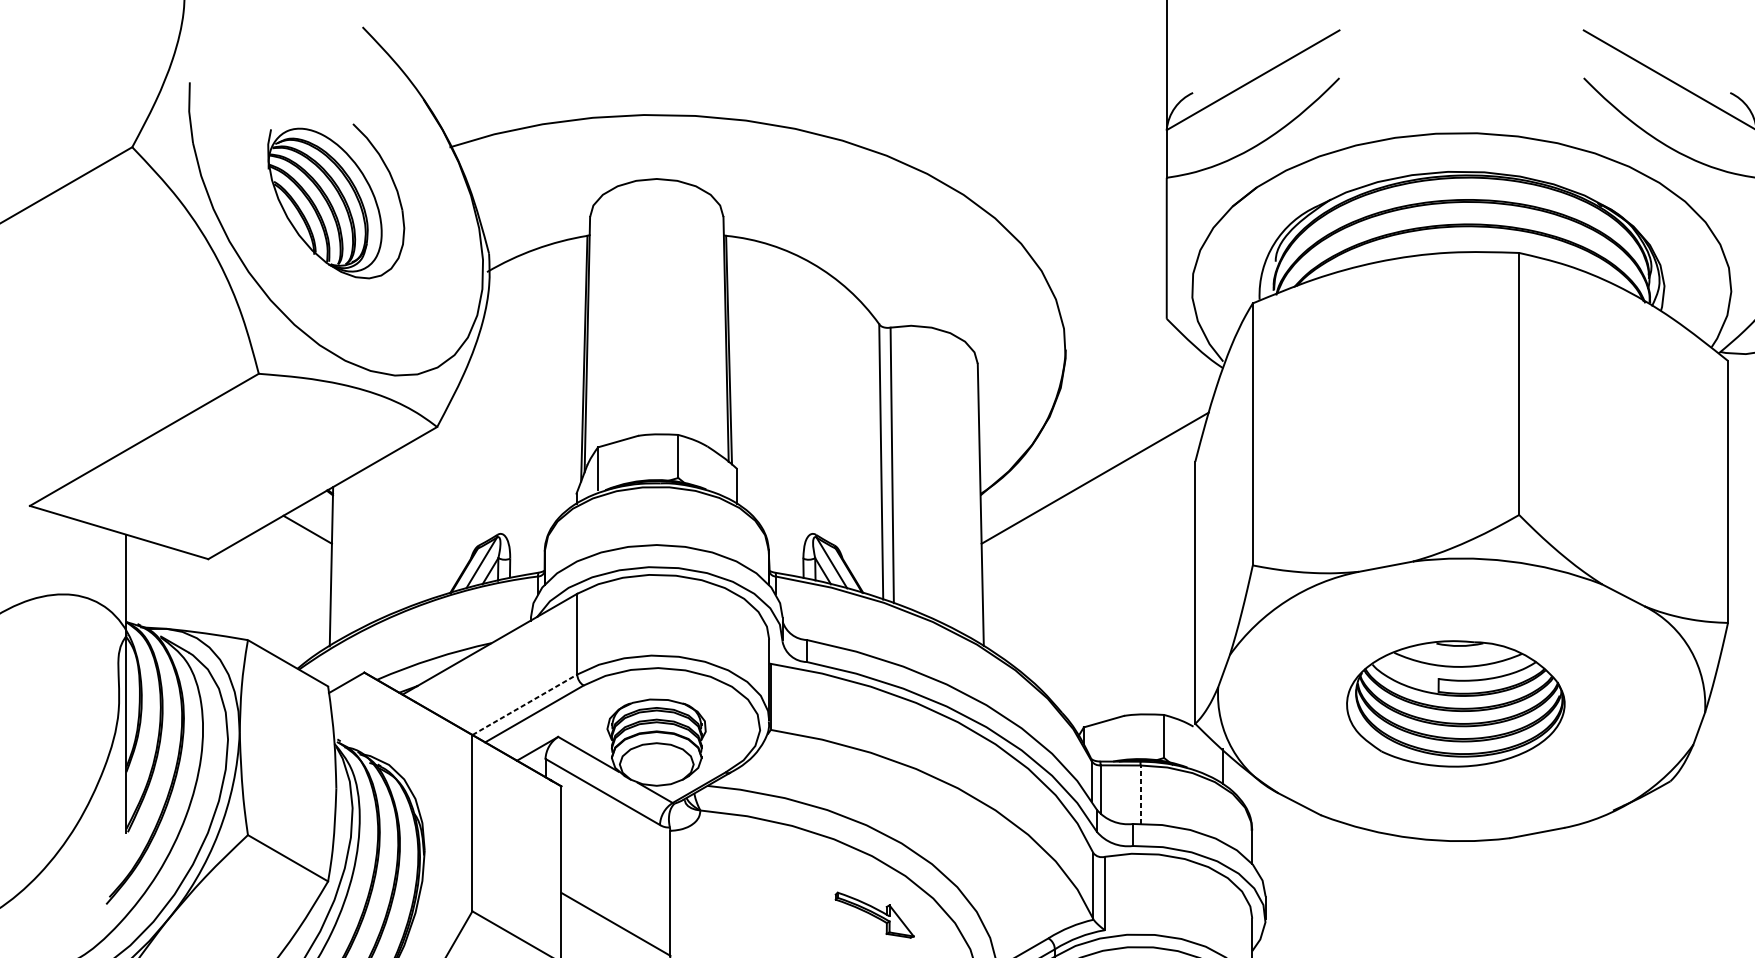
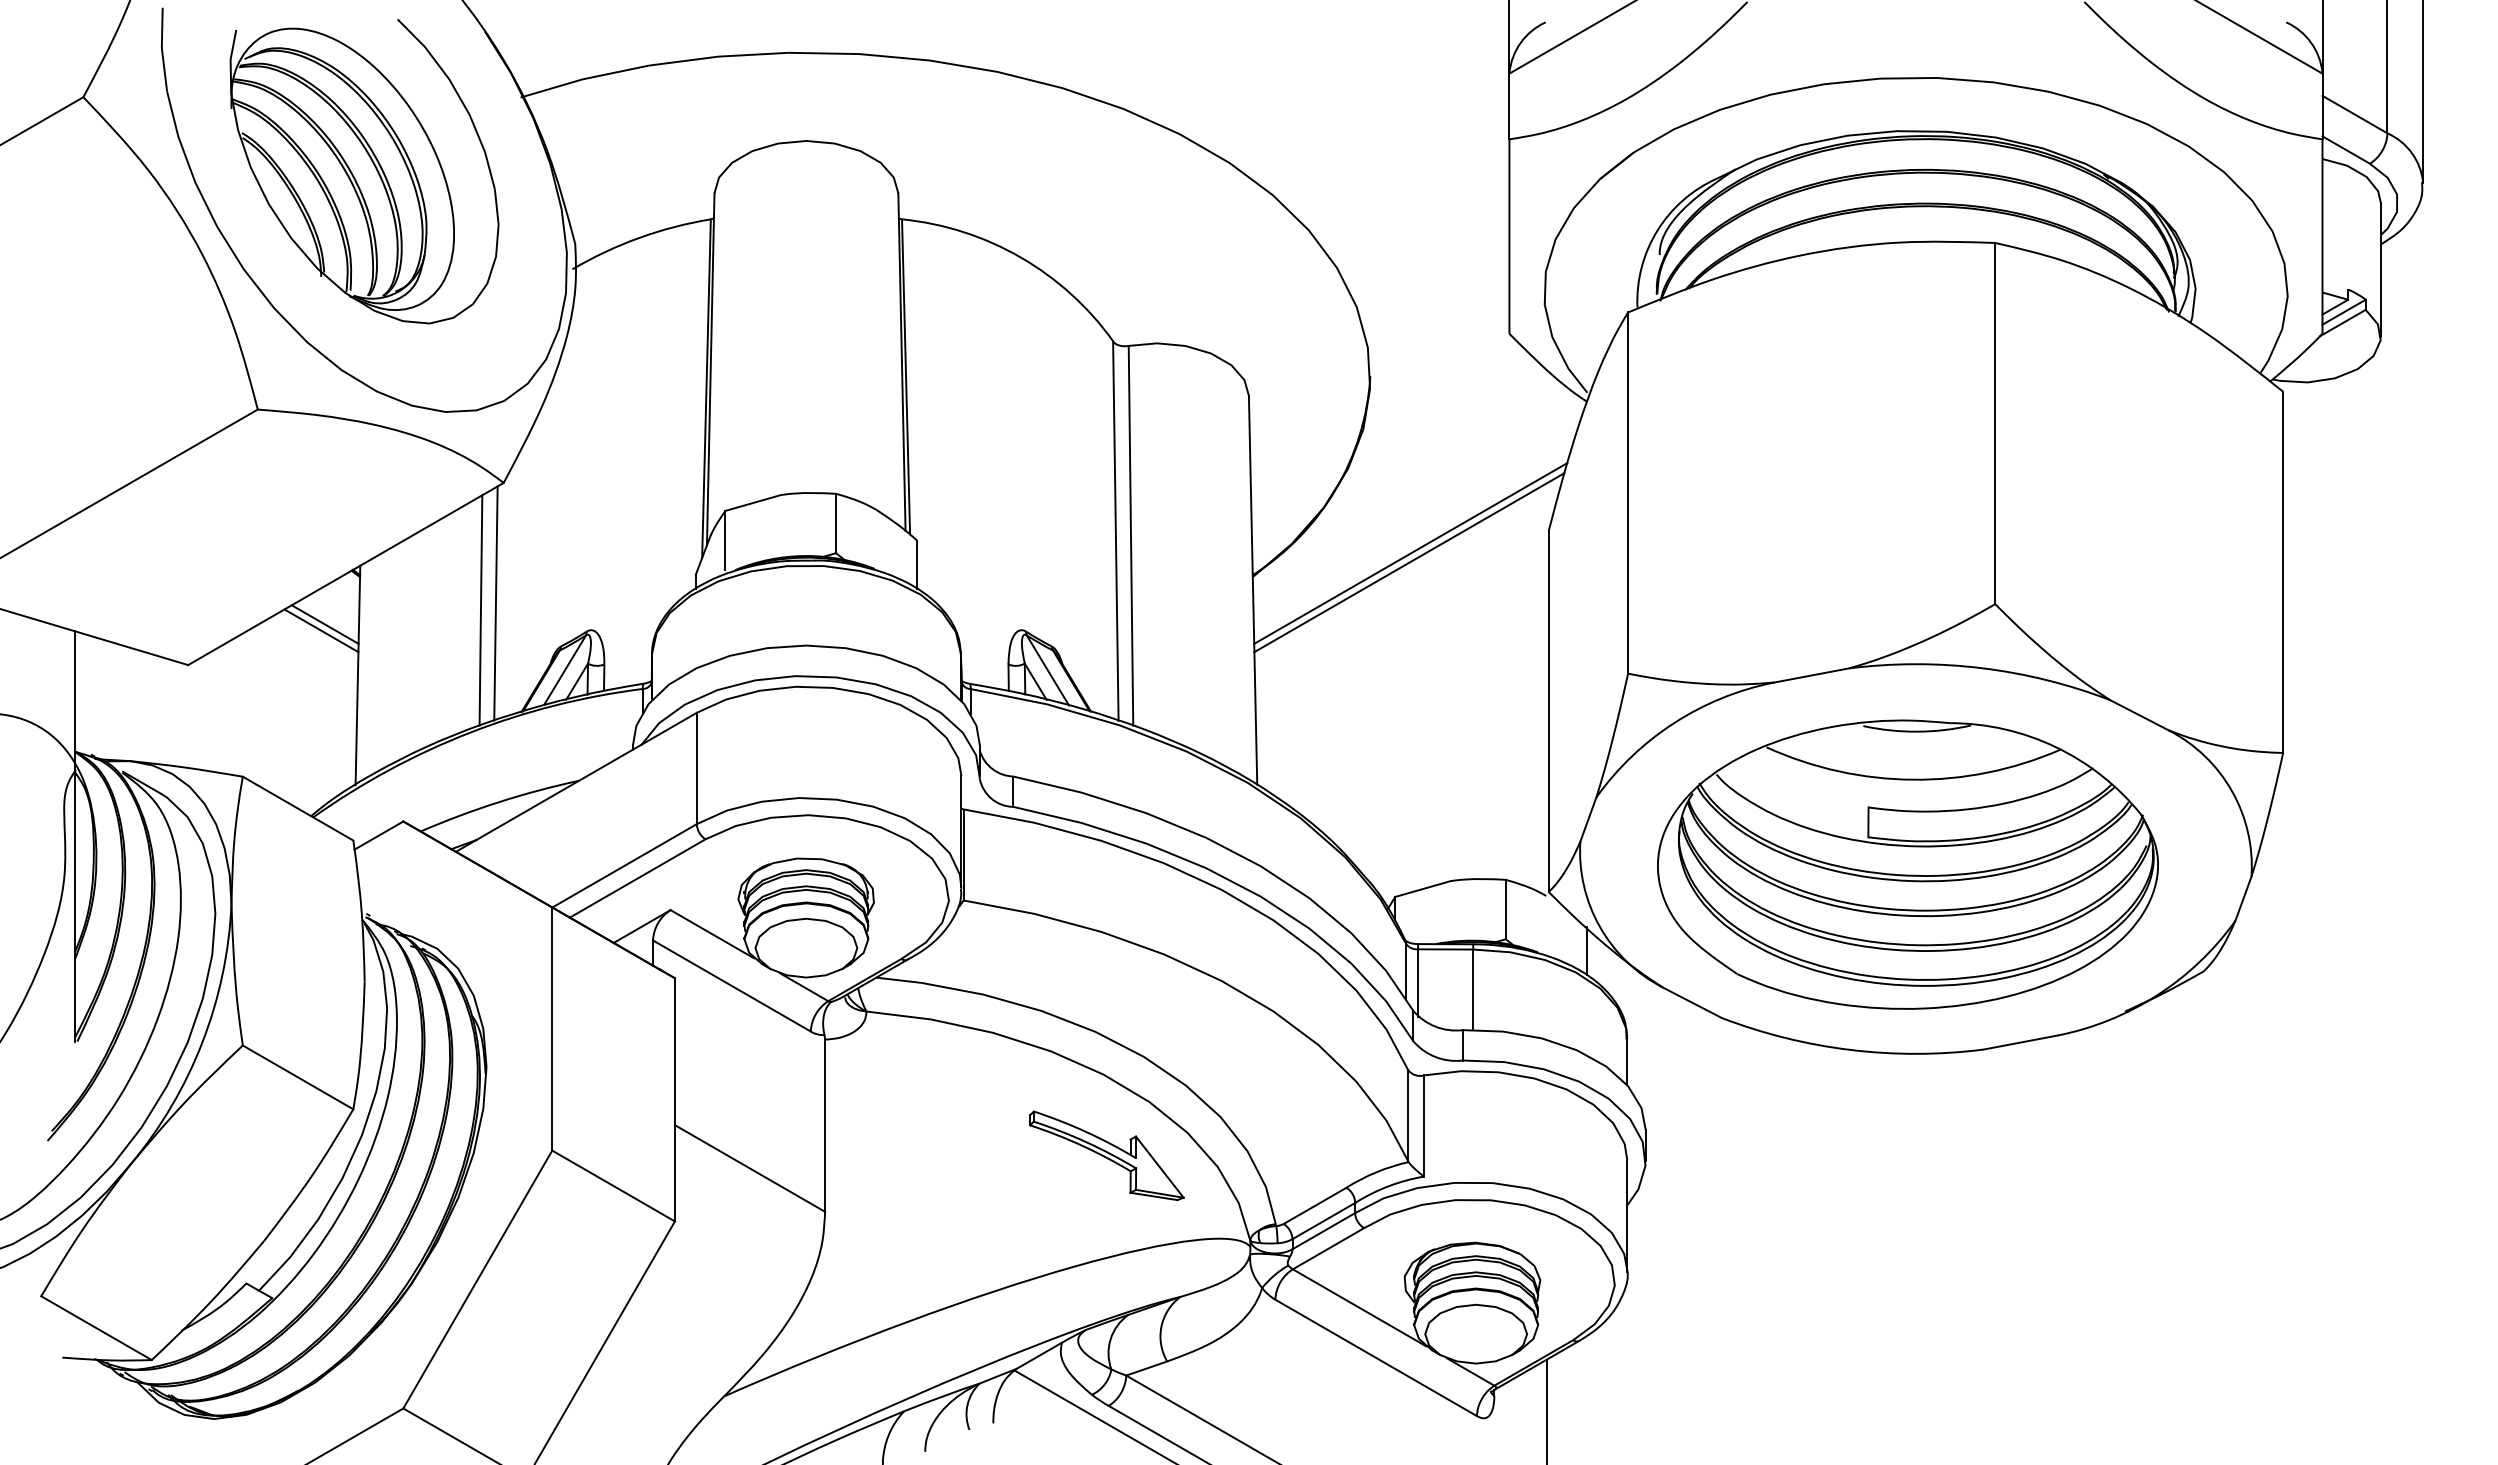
part: (336, 201) -> (364, 171), size x1.43
line: (1094, 484) -> (1409, 562), added
line: (431, 514) -> (495, 603), added
line: (420, 519) -> (480, 610), added
line: (305, 534) -> (321, 630), added
part: (1455, 703) -> (1907, 864), size x1.67
line: (525, 704) -> (625, 865), dashed -> solid
line: (1140, 794) -> (1473, 989), dashed -> solid
part: (874, 914) -> (1106, 1155), size x1.43

